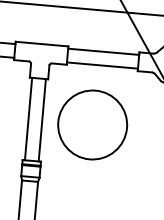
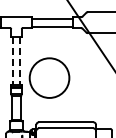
line: (28, 118) -> (12, 60), solid -> dashed
line: (42, 119) -> (20, 60), solid -> dashed
circle: (92, 123) -> (49, 77), moved

